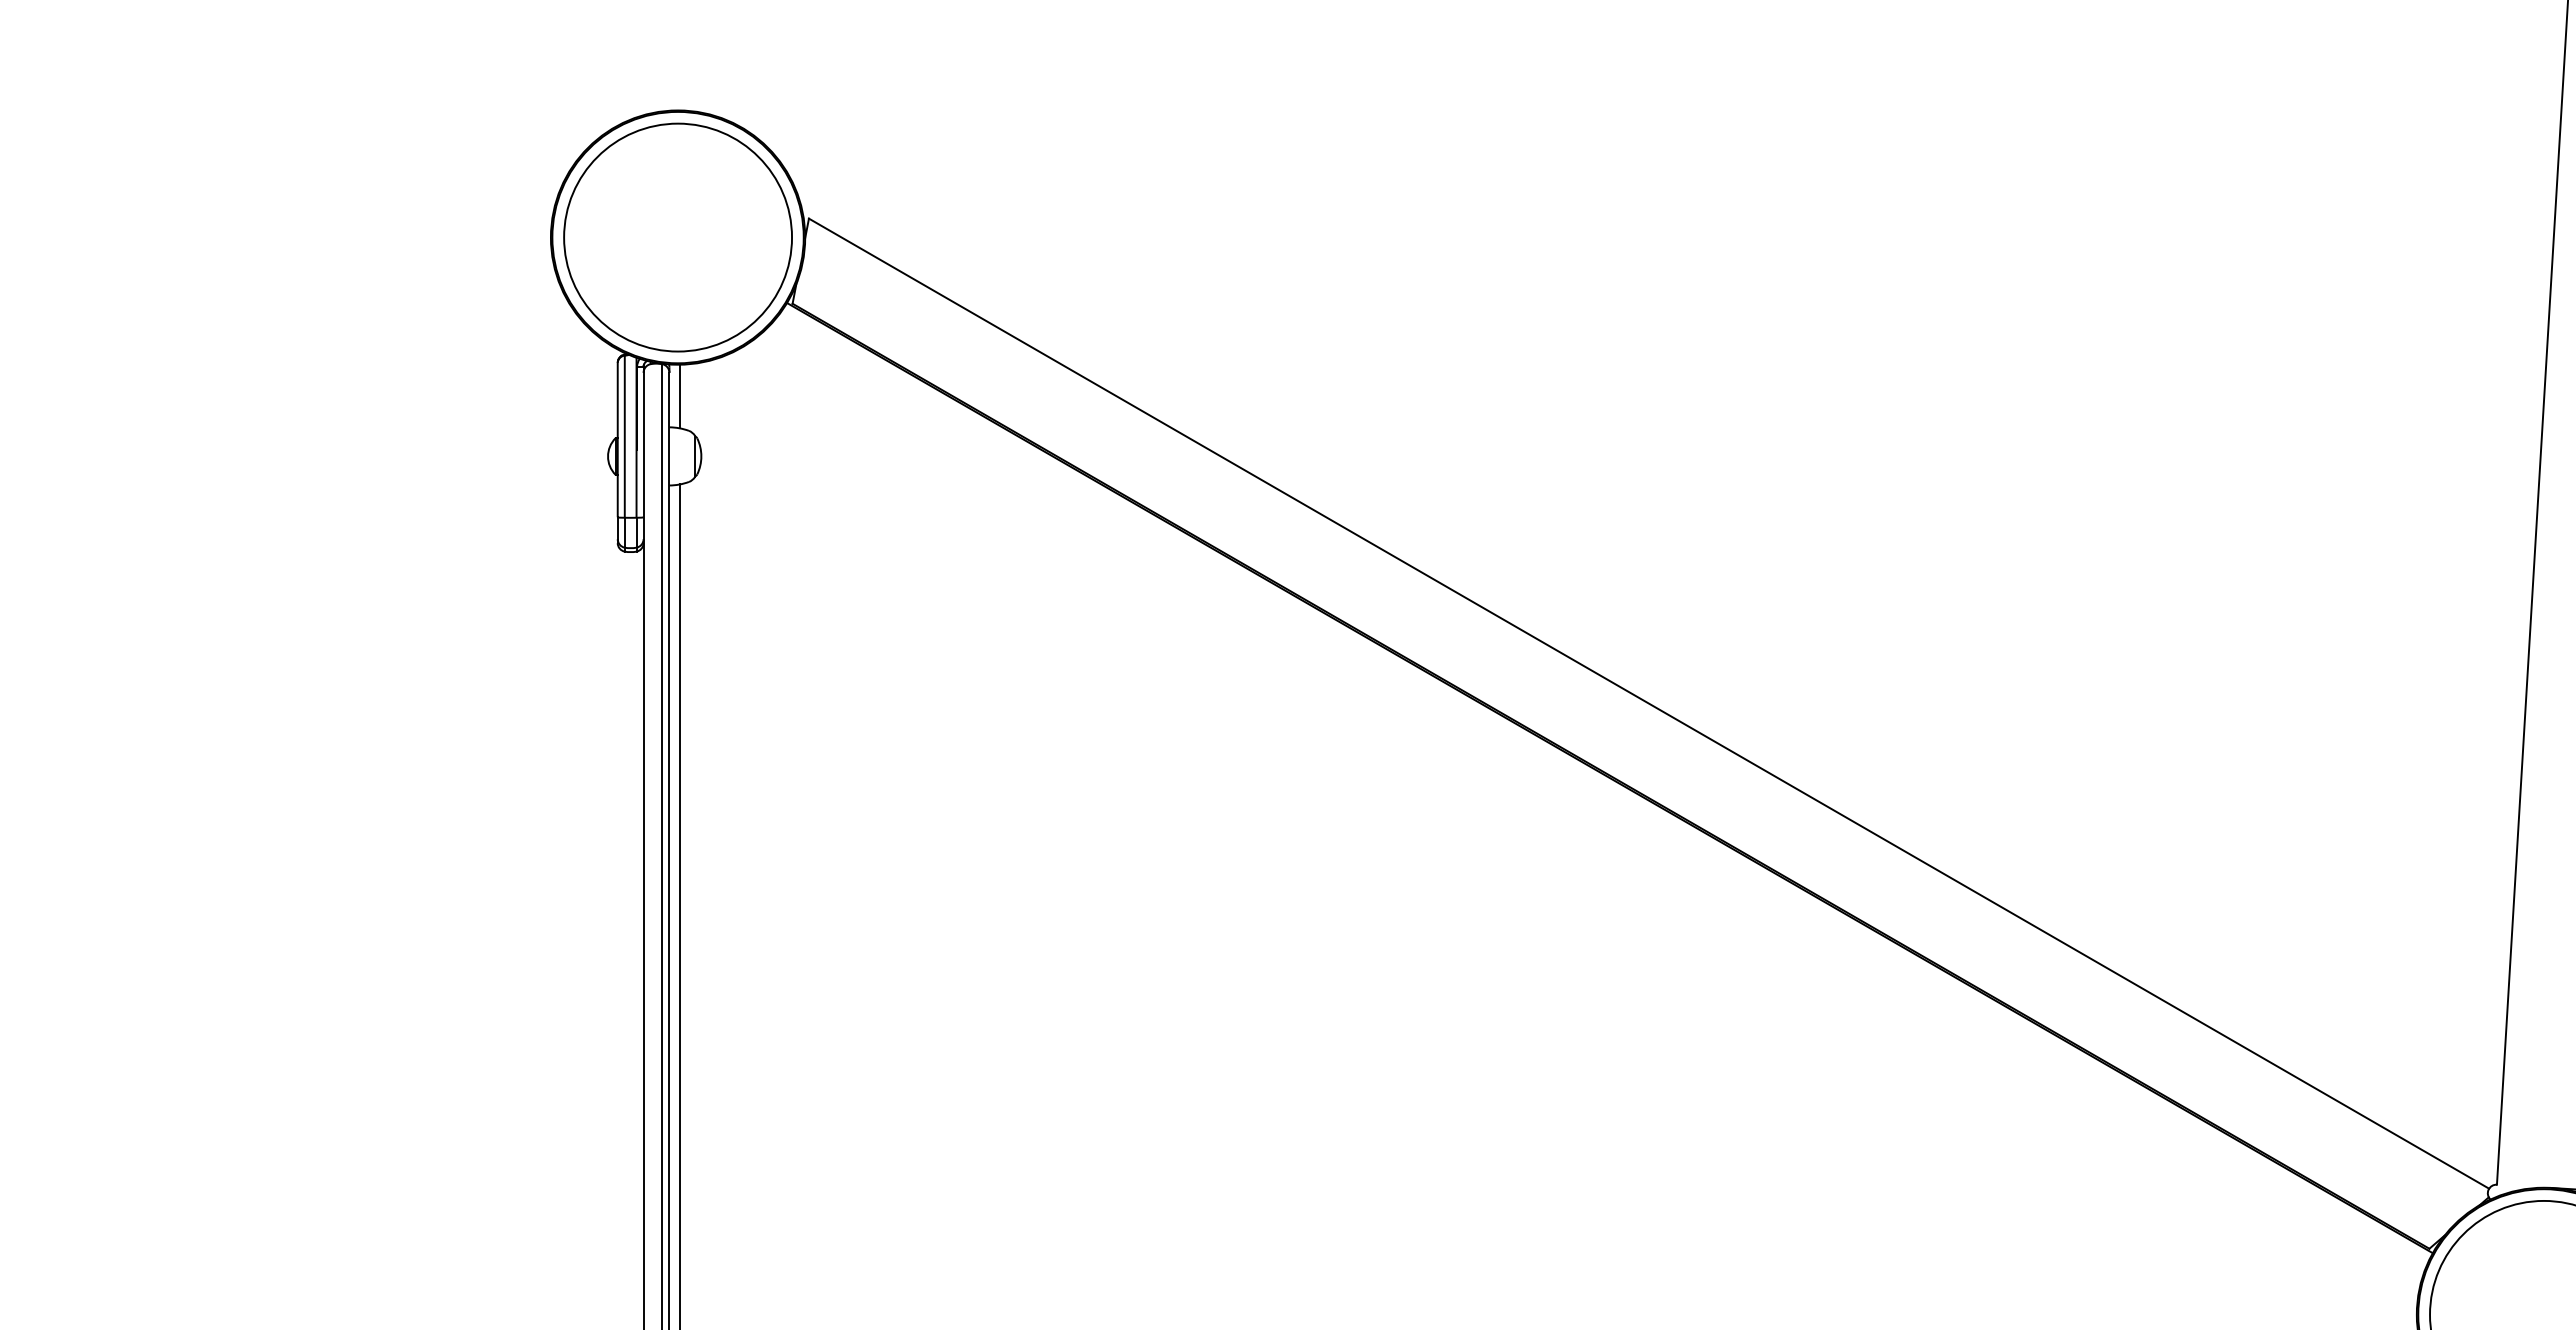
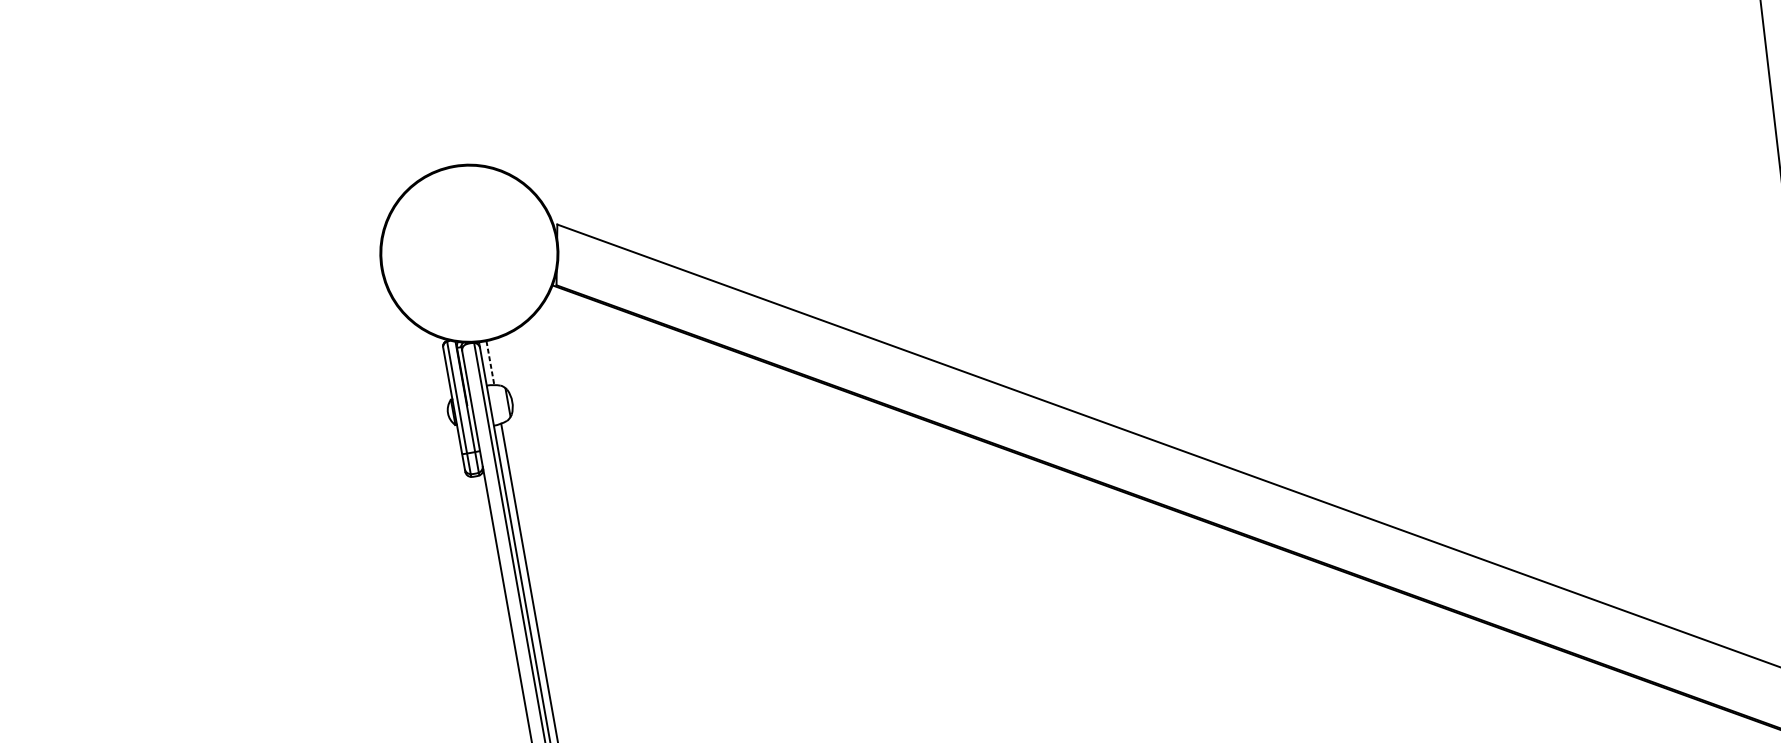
circle: (677, 237) -> (469, 253), removed
line: (680, 396) -> (490, 363), solid -> dashed

